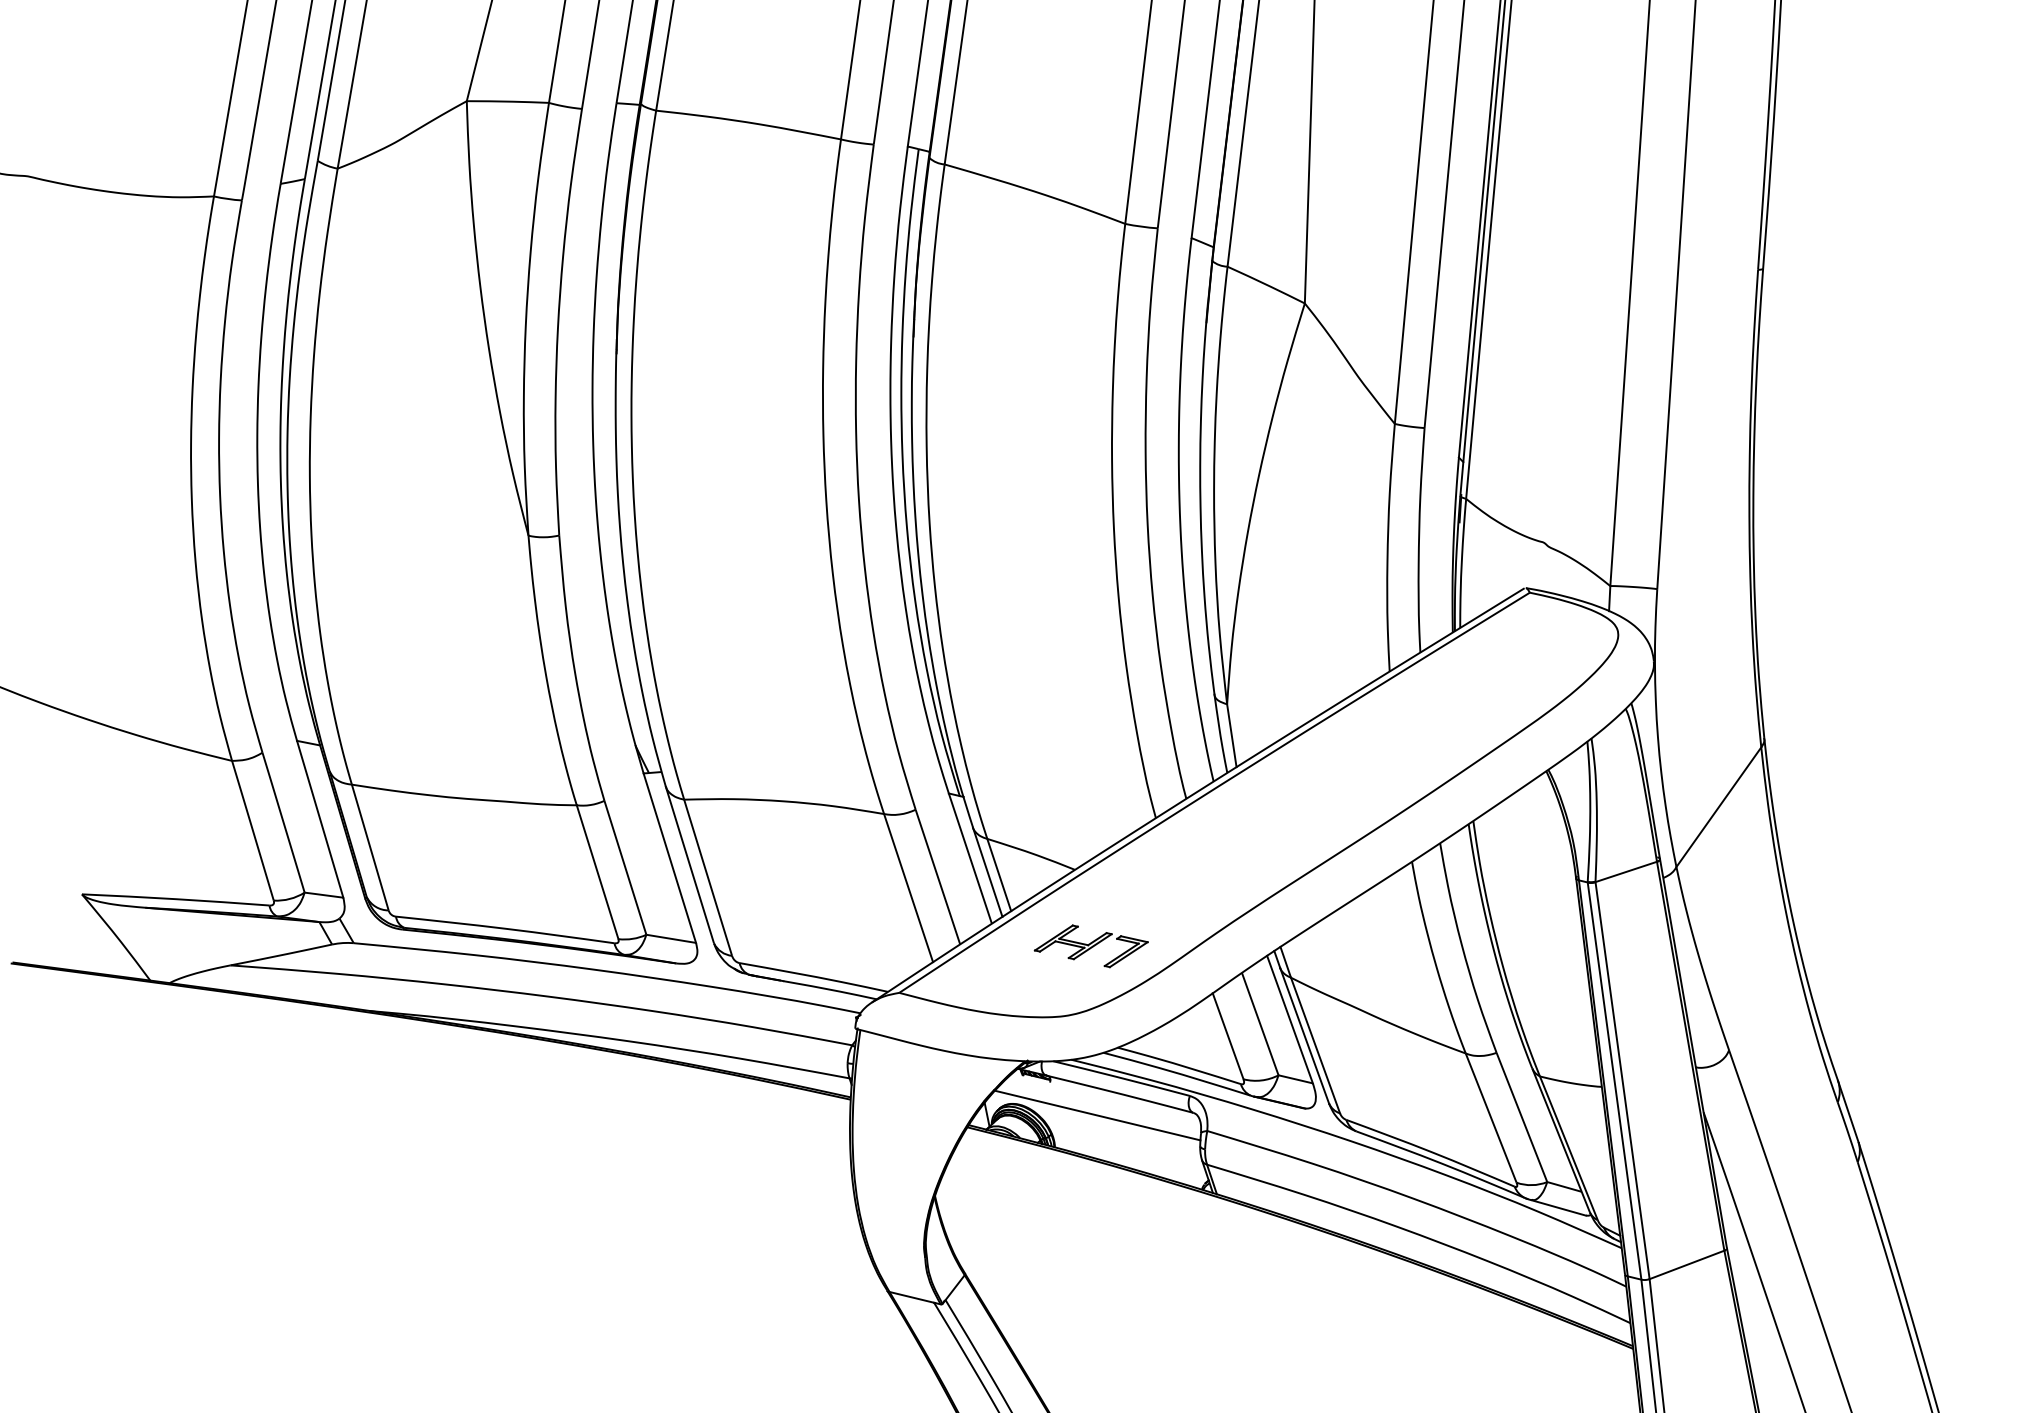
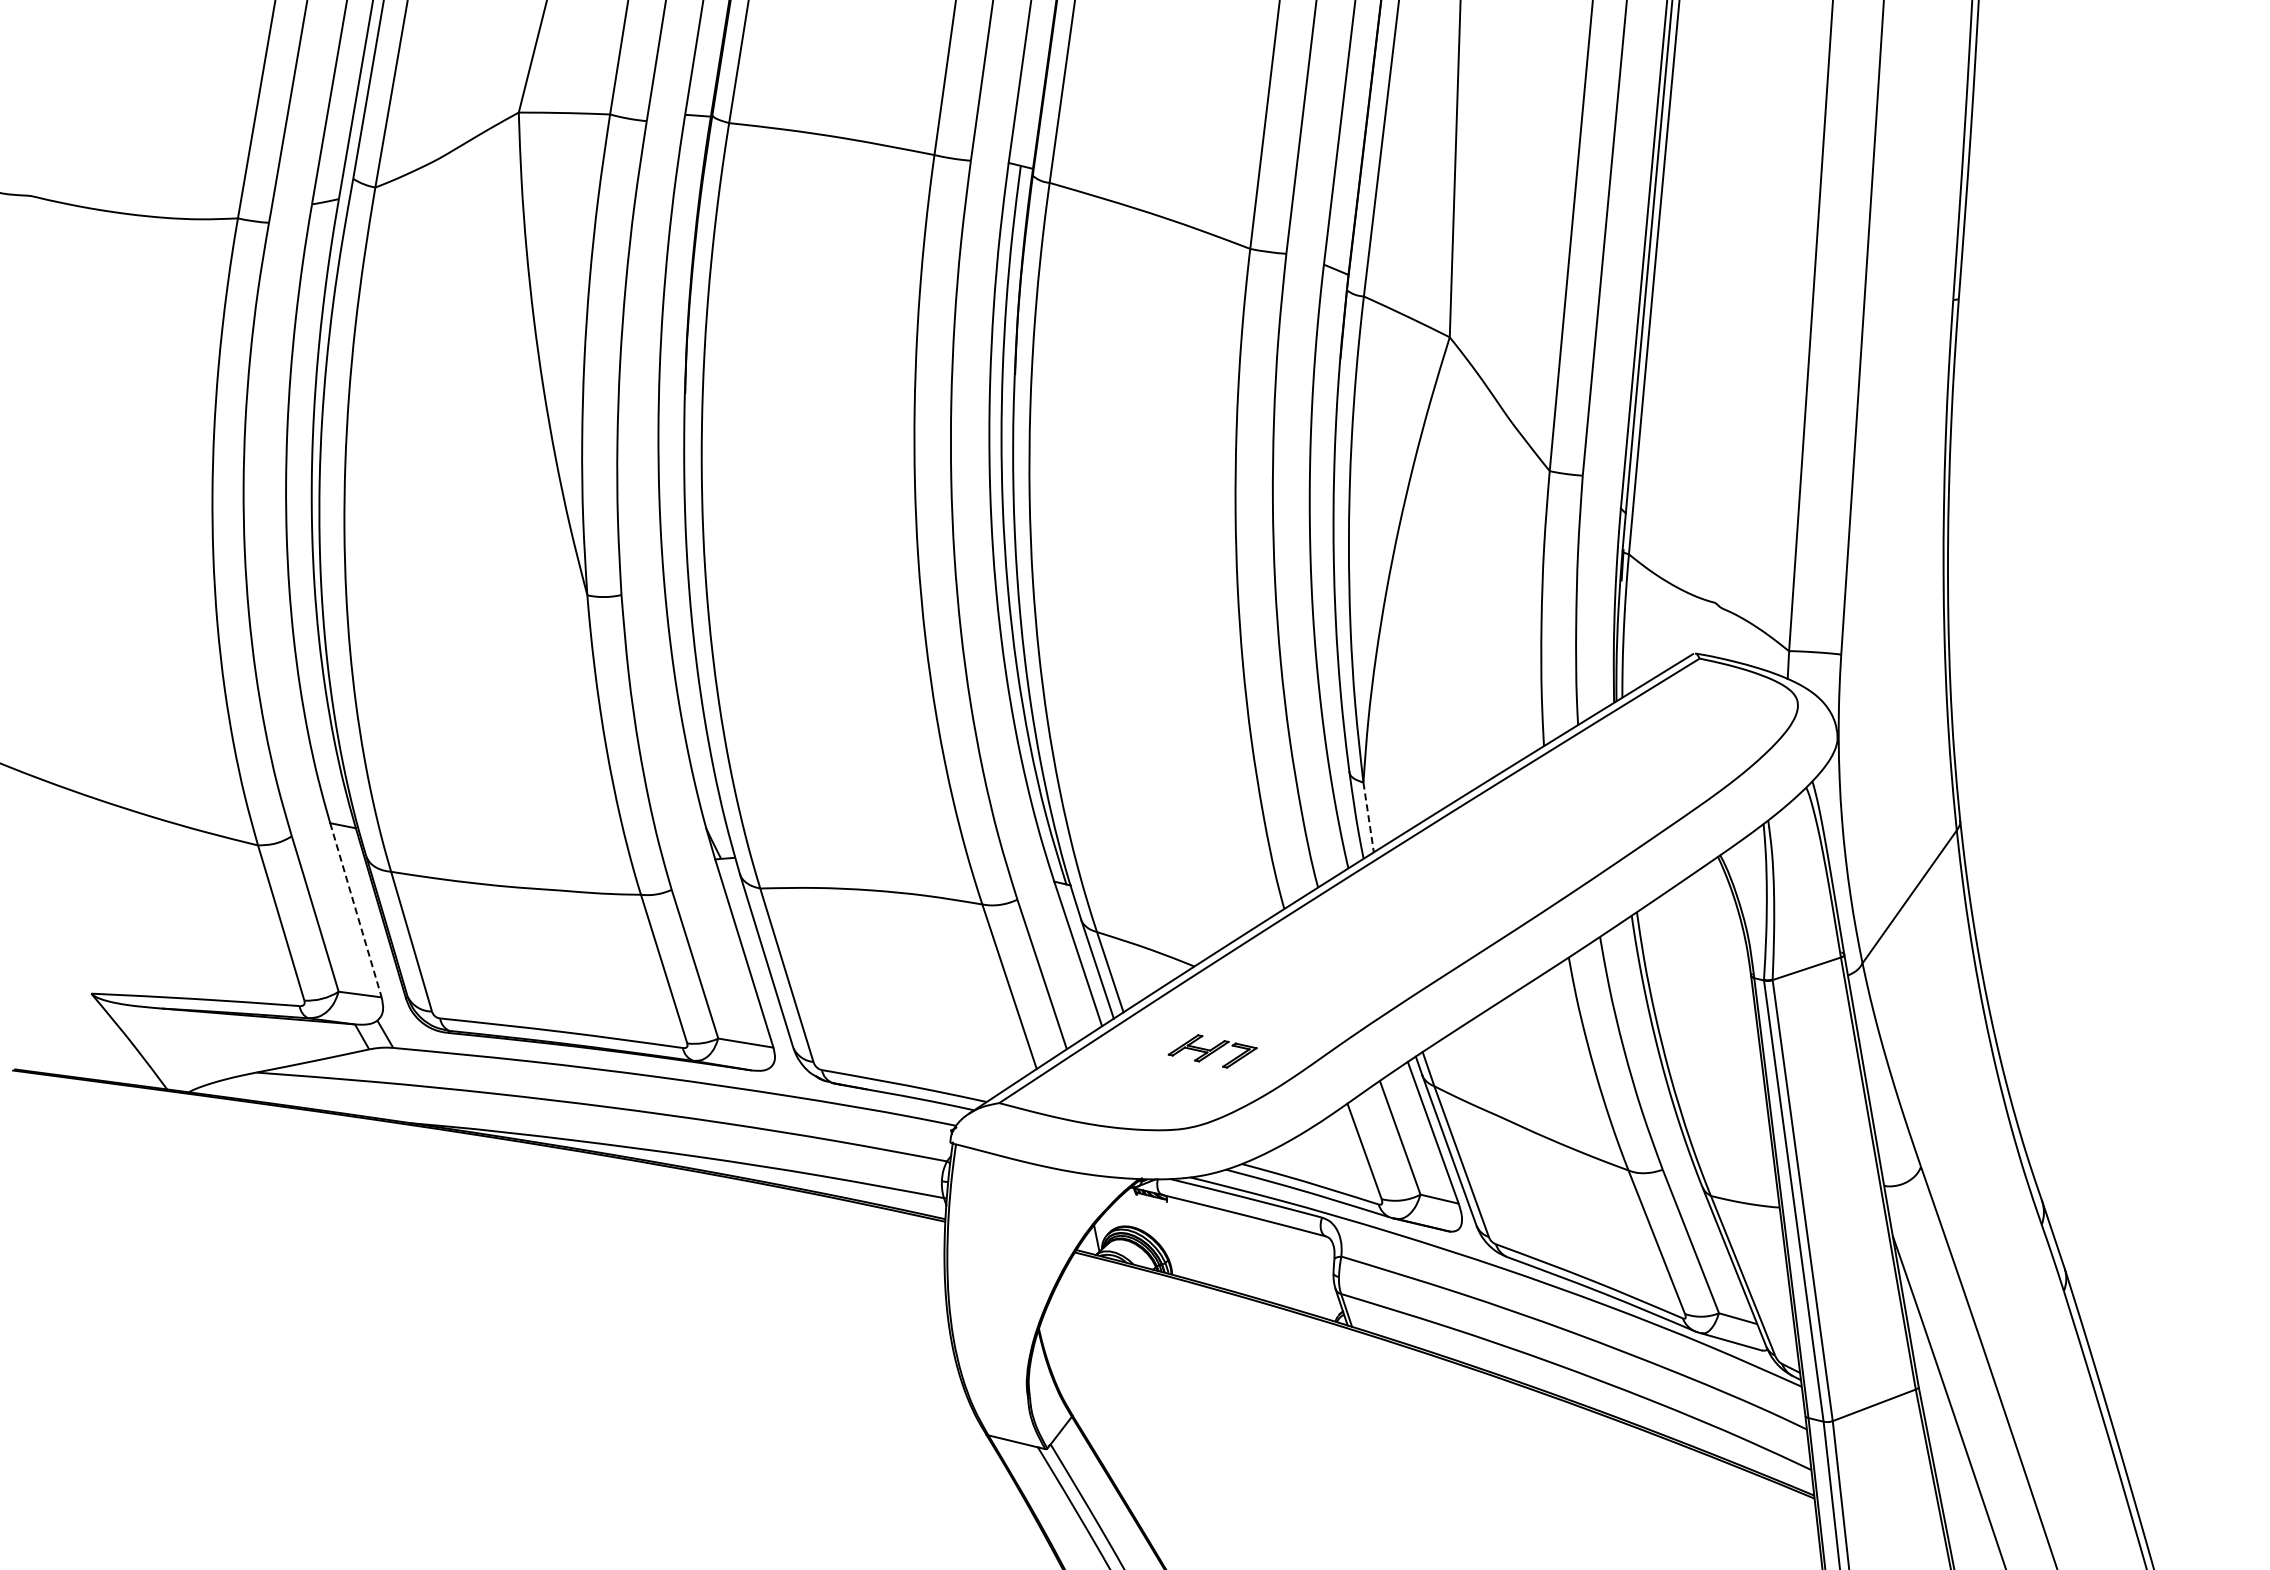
line: (1231, 735) -> (1368, 817), solid -> dashed
line: (319, 819) -> (355, 910), solid -> dashed
part: (1091, 946) -> (1212, 1051), size x0.7
line: (1096, 1114) -> (1218, 1238), removed

